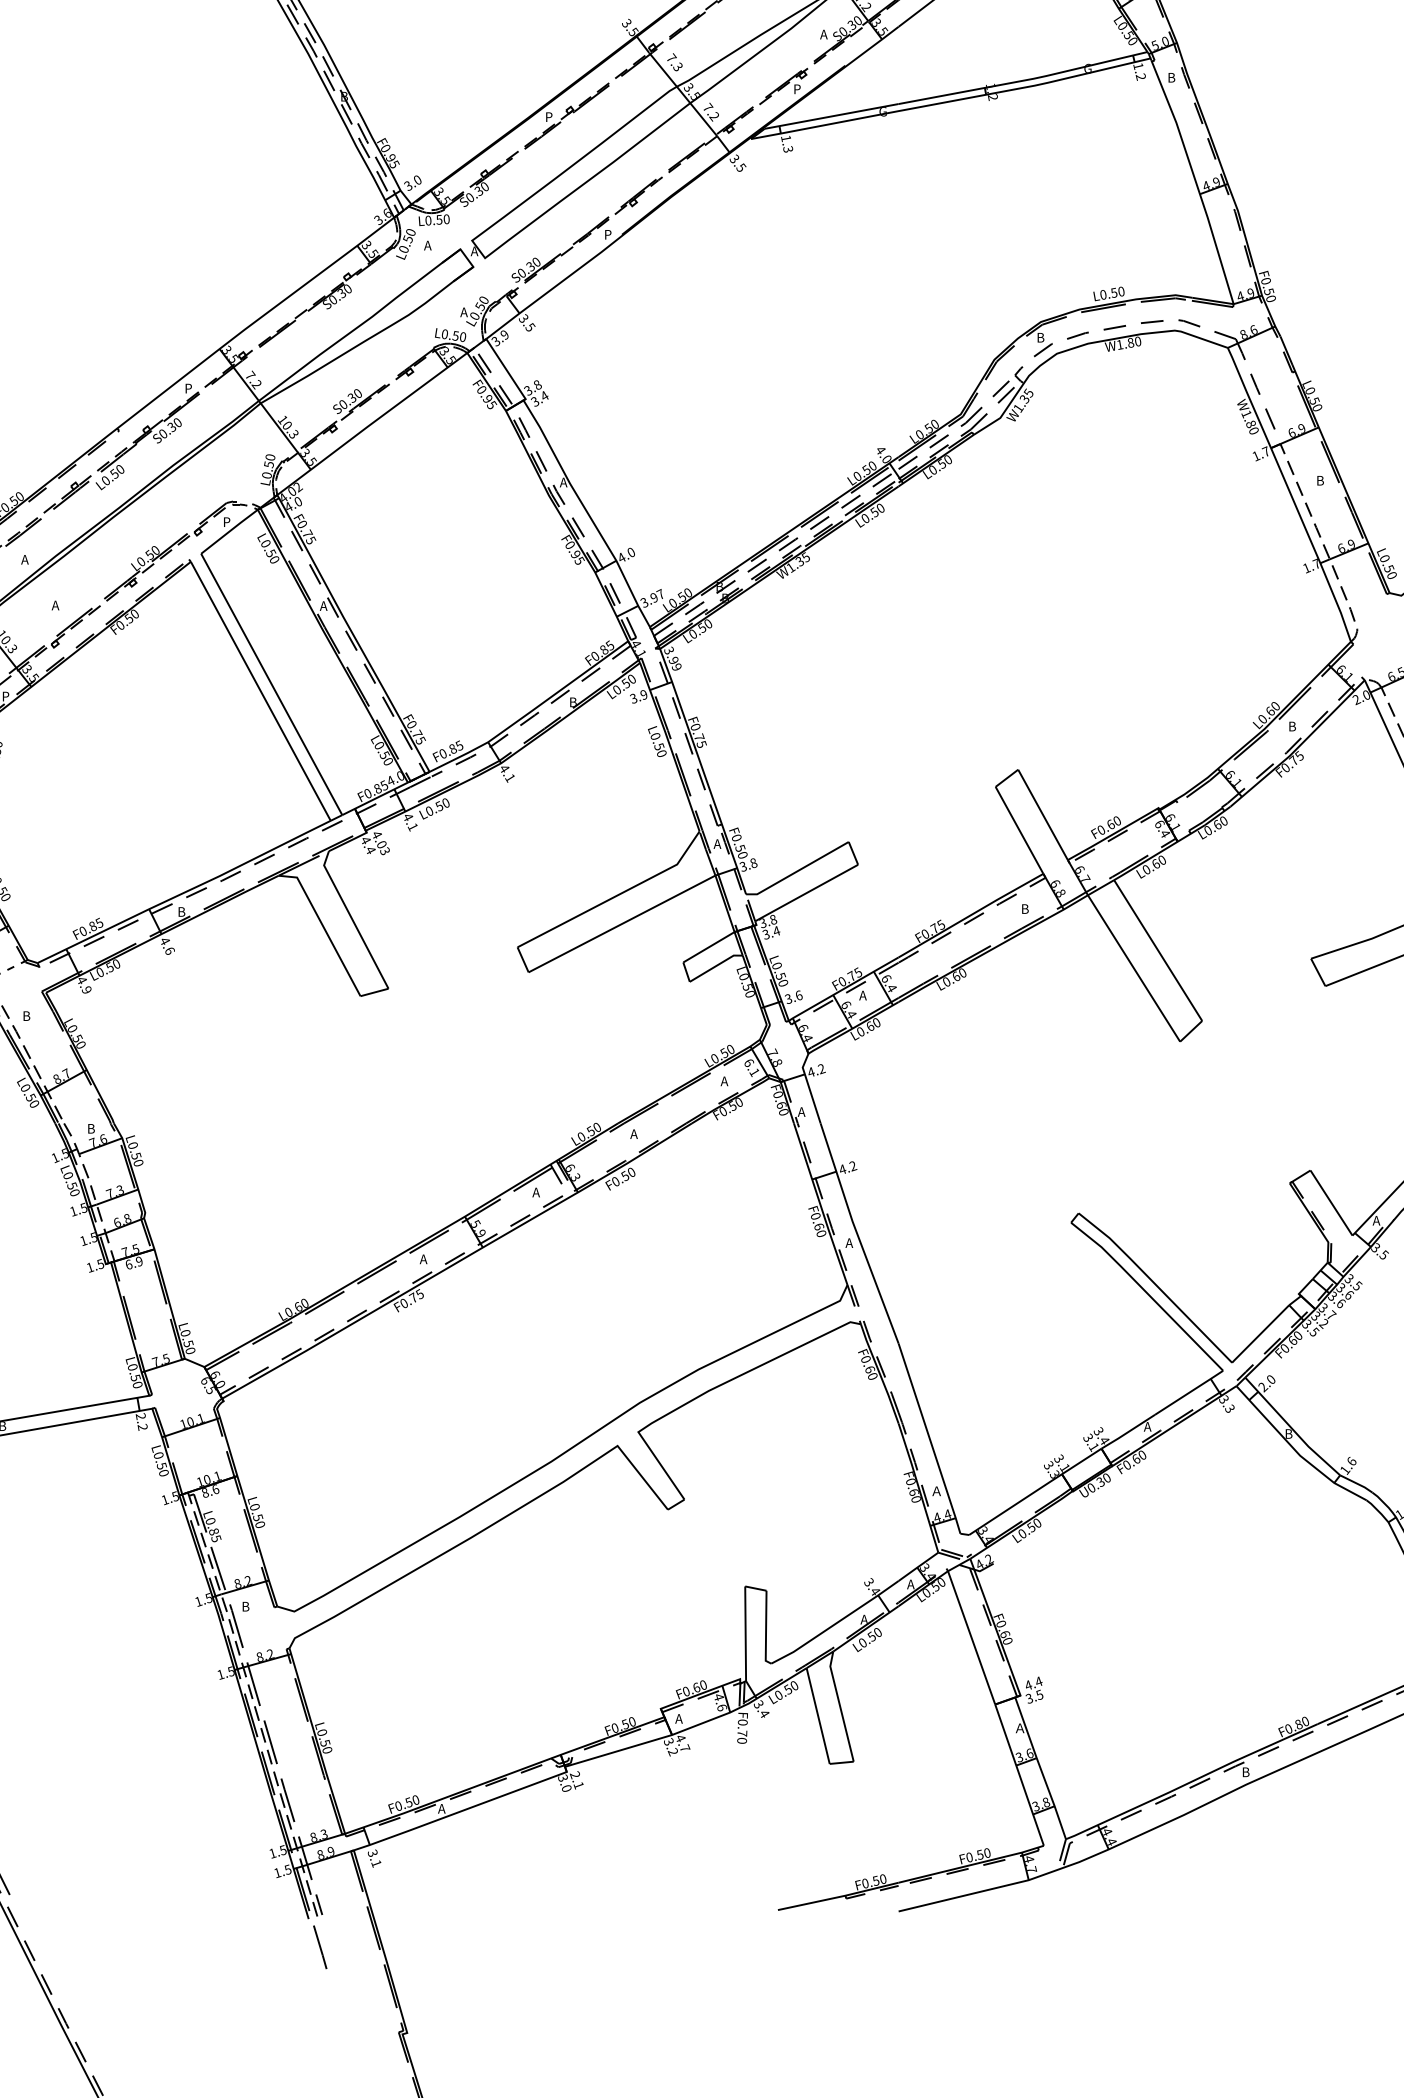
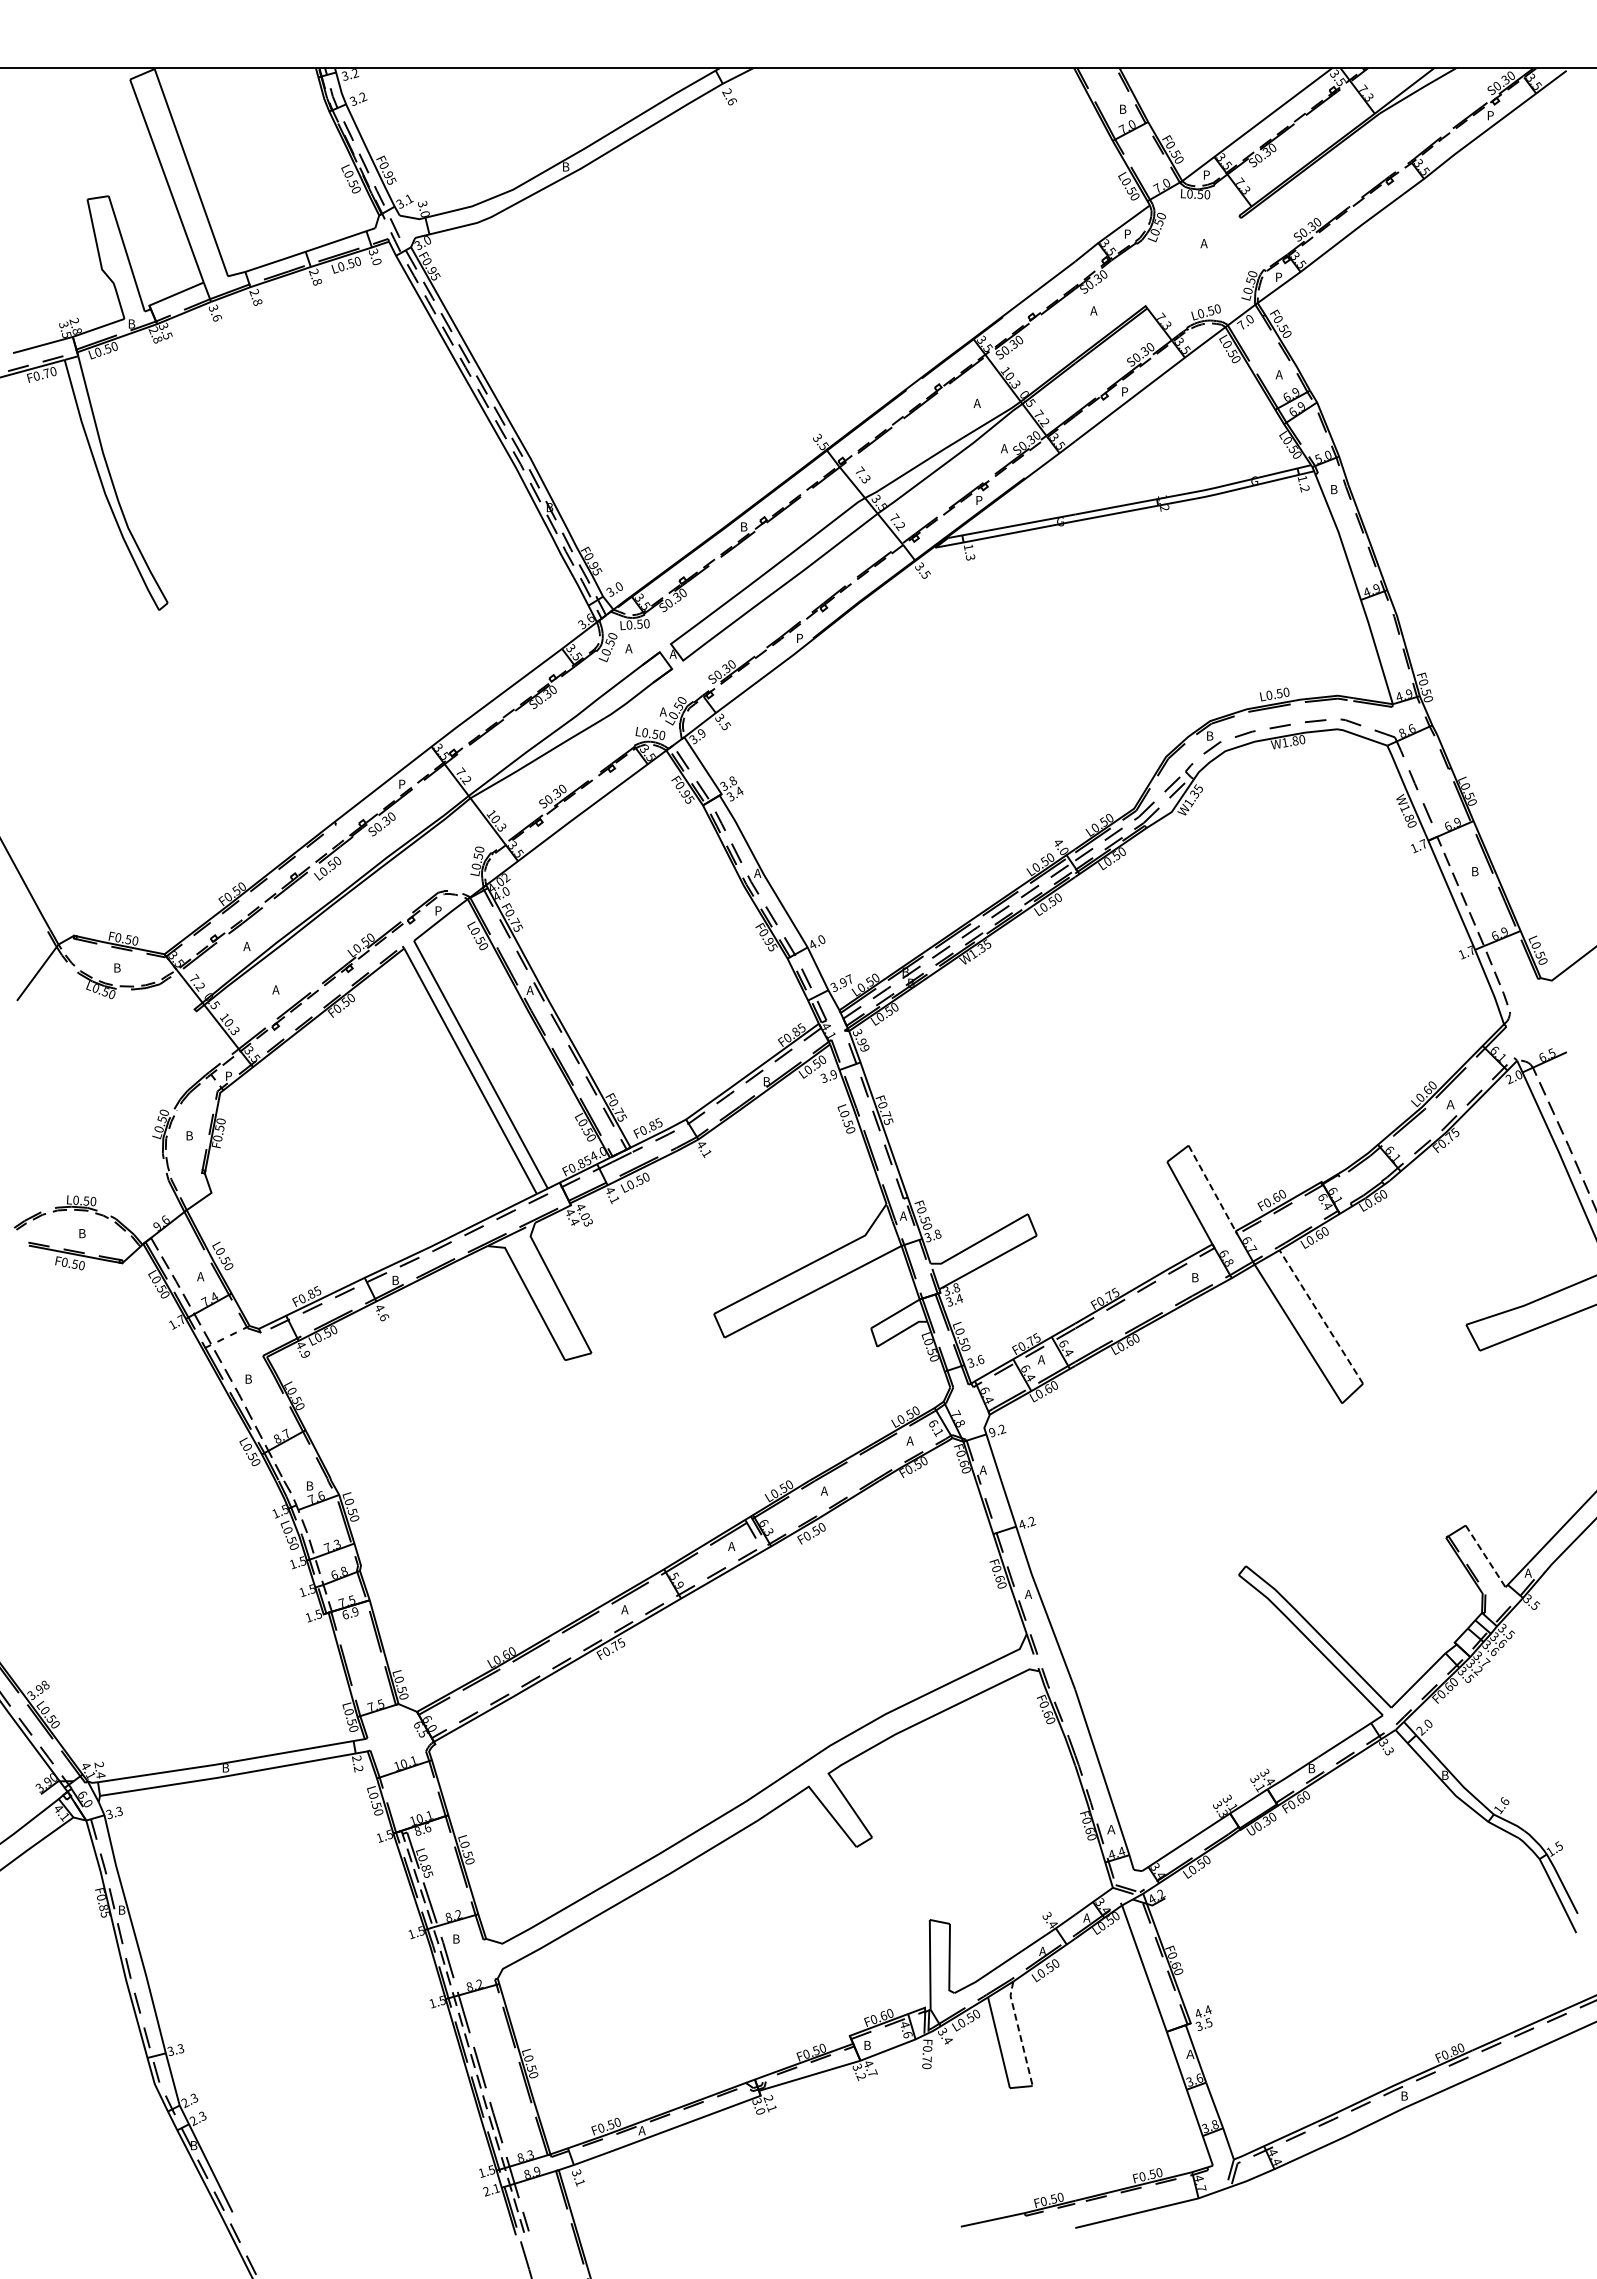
text: (549, 117) -> (744, 527), P -> B
text: (1293, 726) -> (1449, 1104), B -> Ａ
line: (1043, 814) -> (1212, 1188), solid -> dashed
line: (1158, 951) -> (1321, 1317), solid -> dashed
text: (811, 1072) -> (992, 1432), 4.2 -> 9.2
line: (1331, 1203) -> (1485, 1556), solid -> dashed
text: (1147, 1426) -> (1311, 1768), A -> B
line: (839, 1706) -> (1019, 2033), solid -> dashed
text: (678, 1717) -> (866, 2044), A -> B
text: (282, 1870) -> (491, 2189), 1.5 -> 2.1

